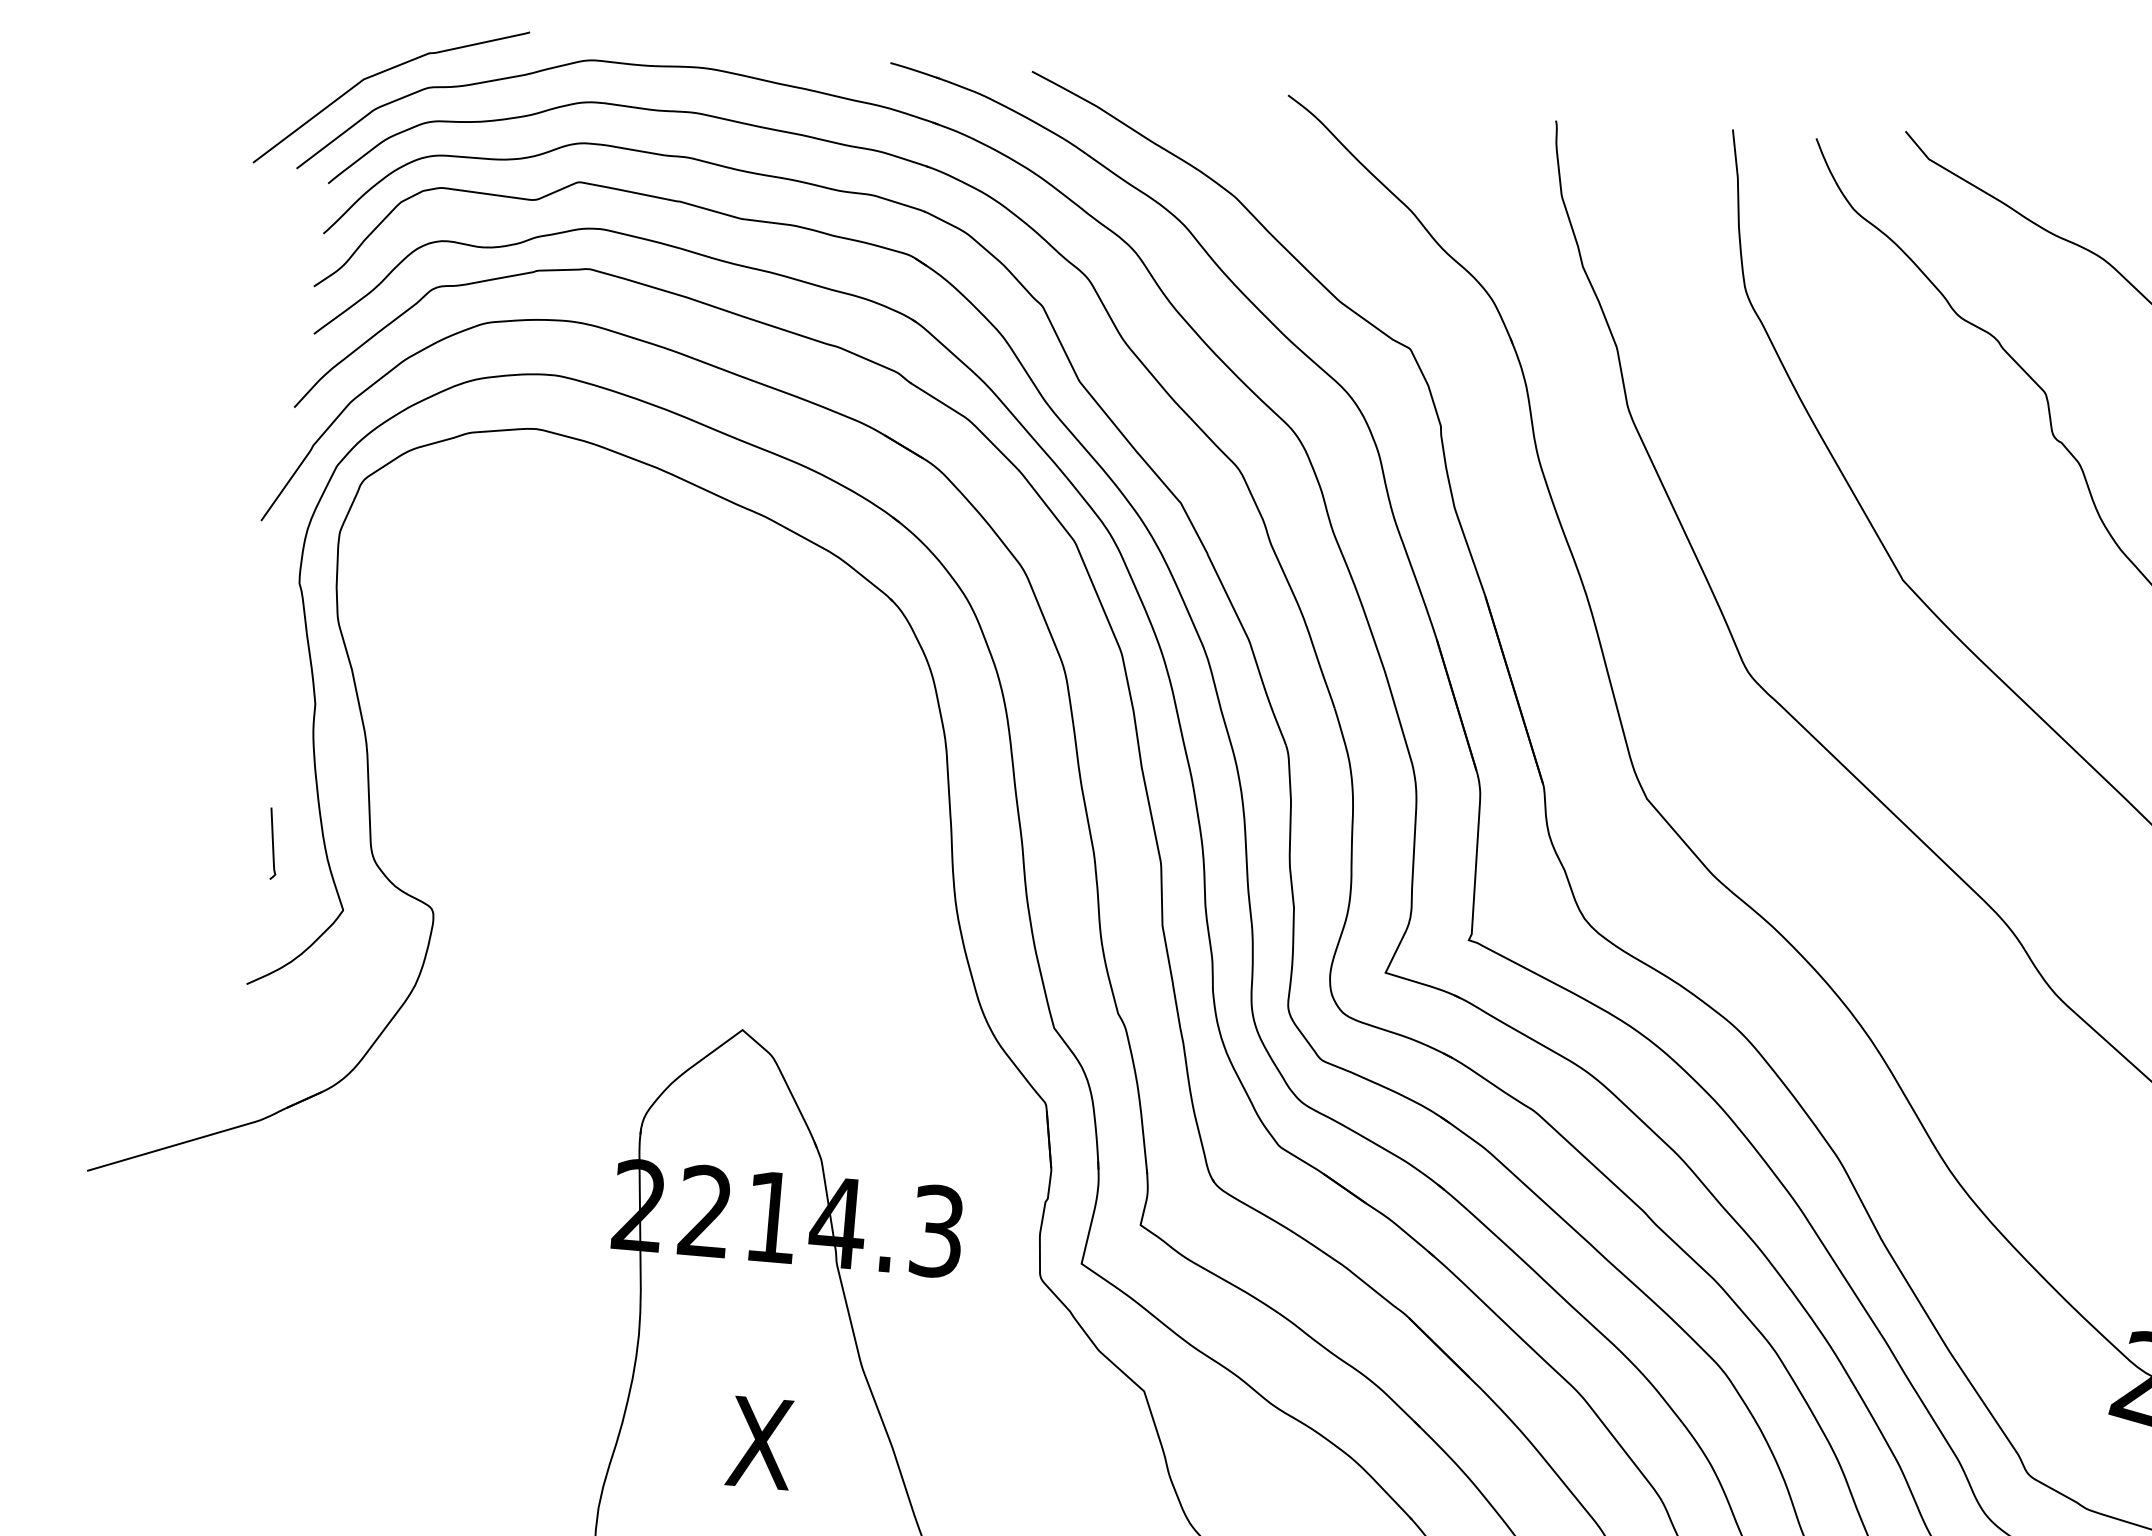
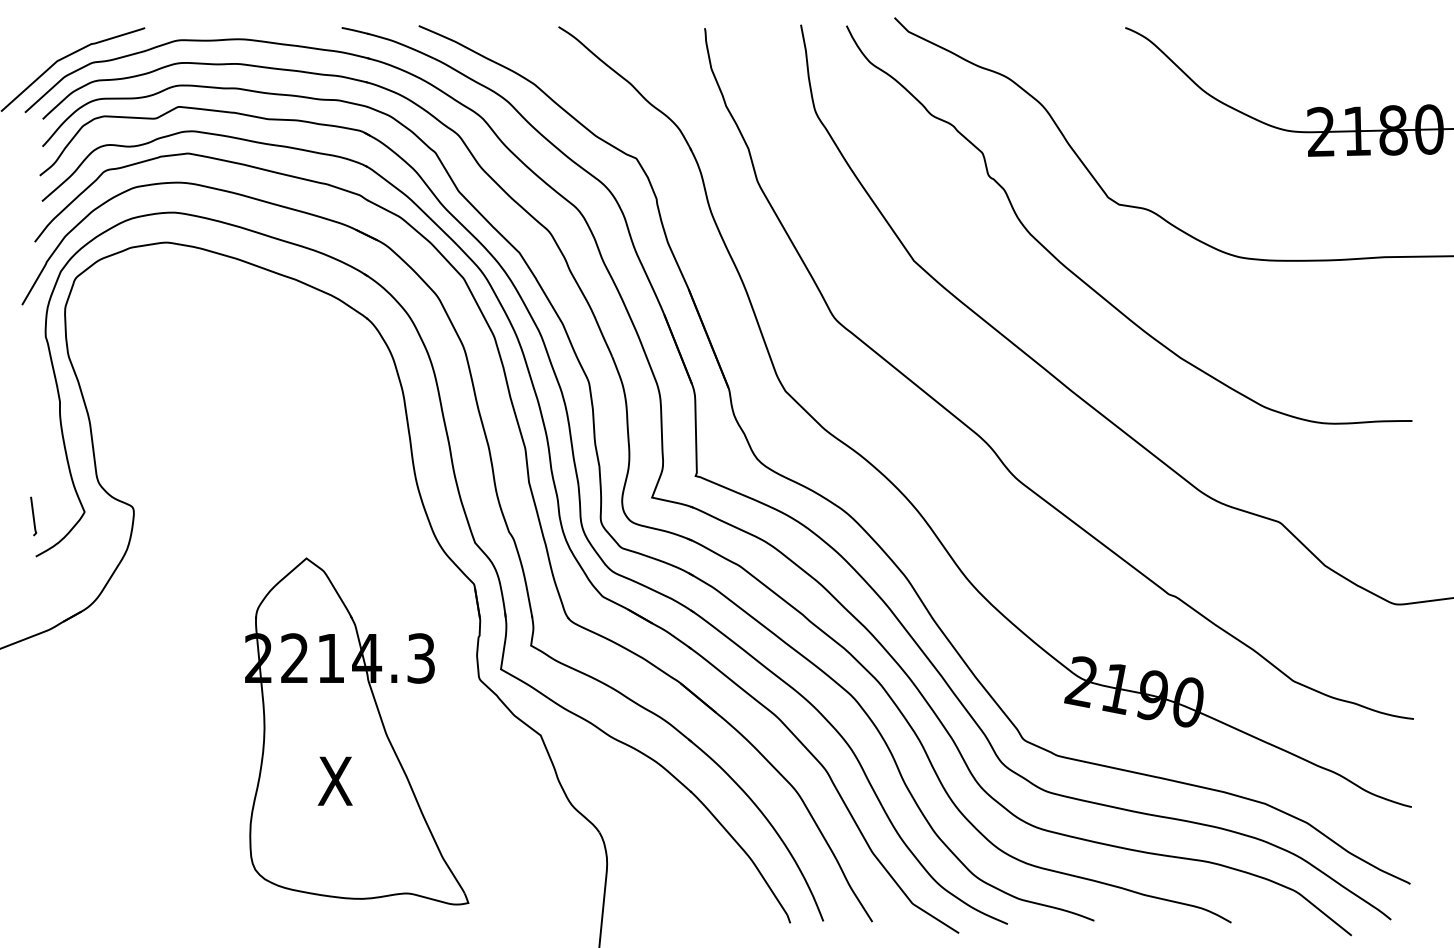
curve: (272, 843) -> (33, 516), moved

